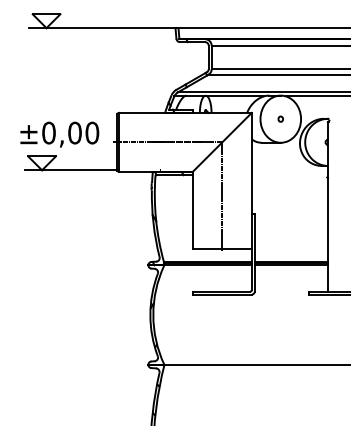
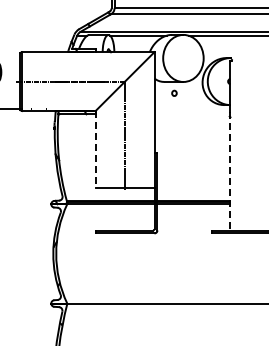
part: (280, 118) -> (174, 92), moved
line: (192, 210) -> (95, 149), solid -> dashed
line: (327, 232) -> (230, 171), solid -> dashed

